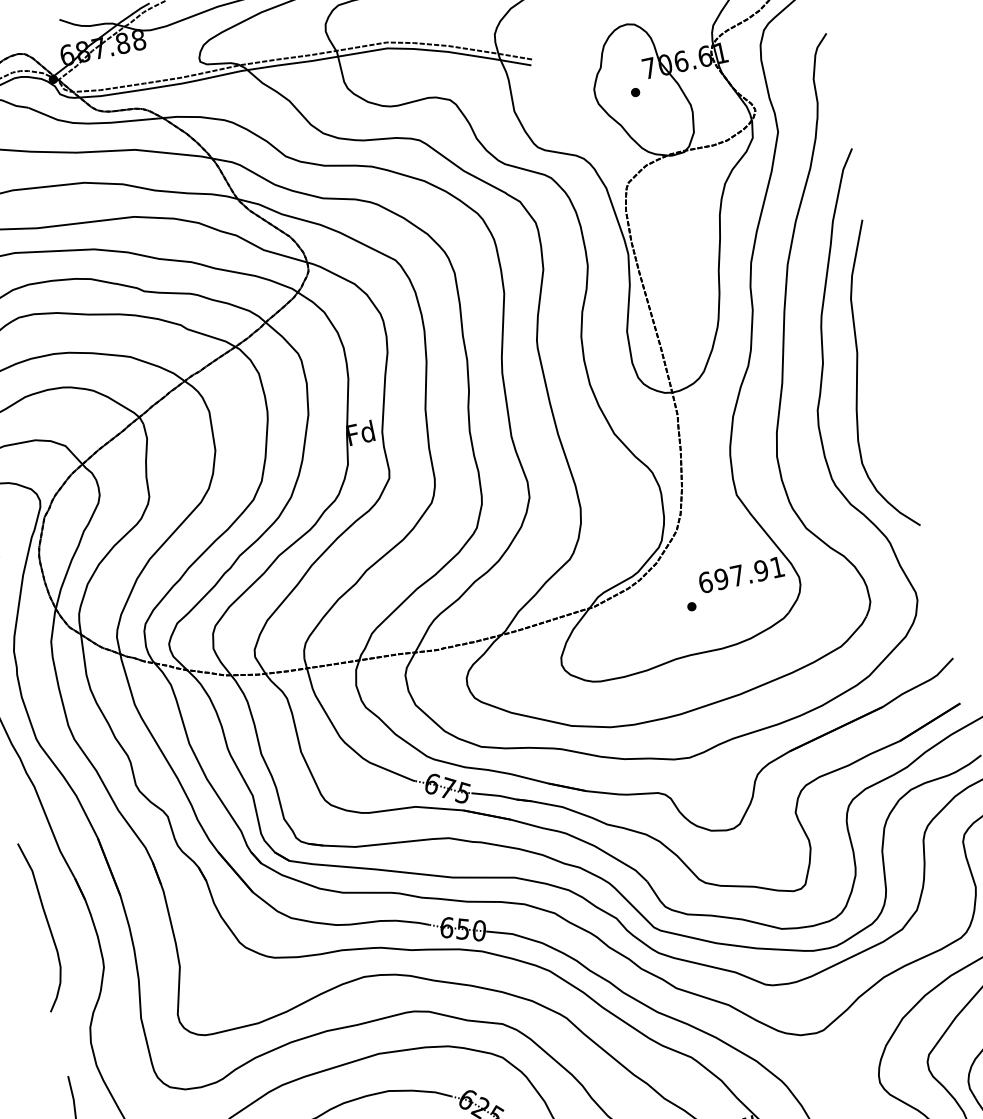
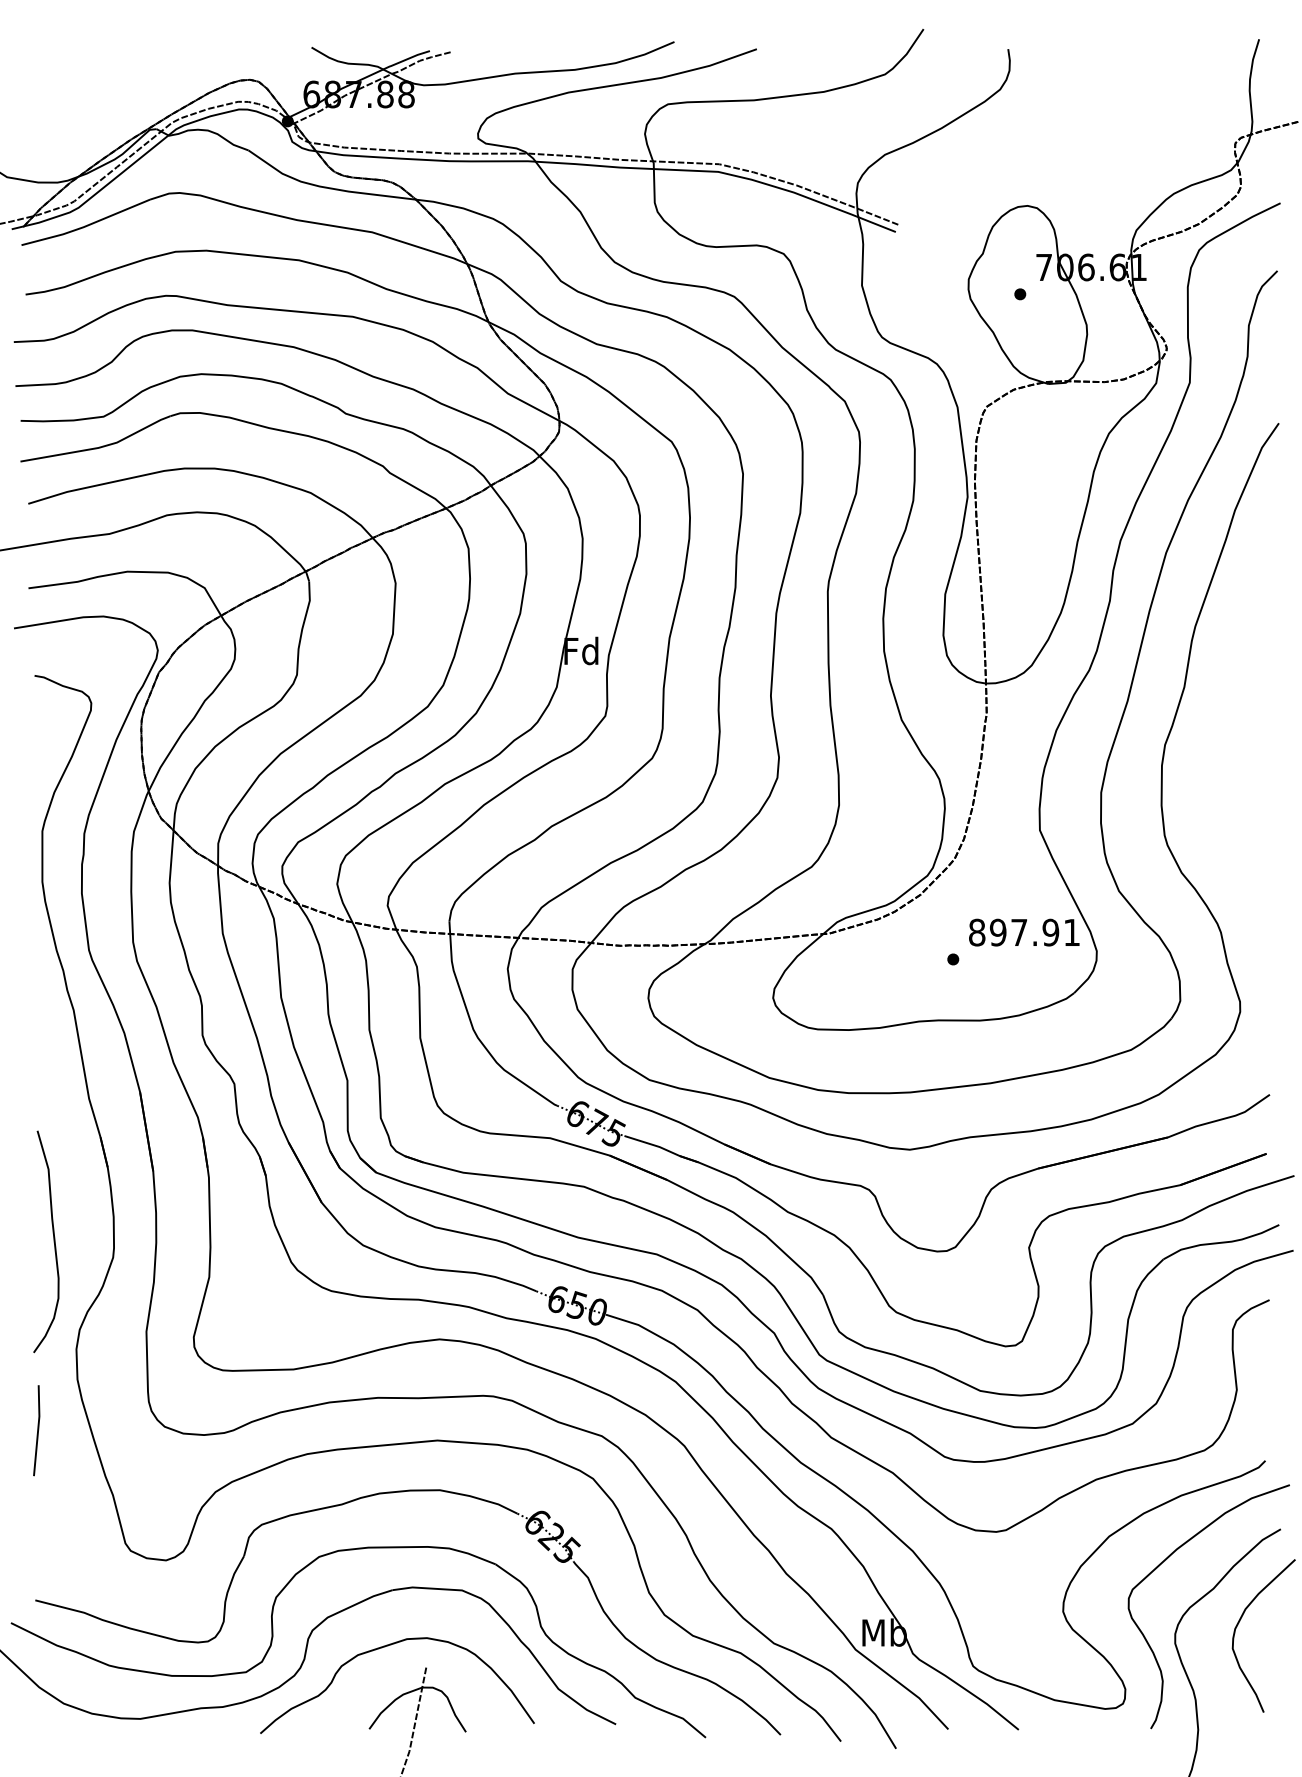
curve: (857, 378) -> (1224, 715), removed
text: (705, 582) -> (977, 932), 697.91 -> 897.91
curve: (47, 924) -> (53, 1241), moved

